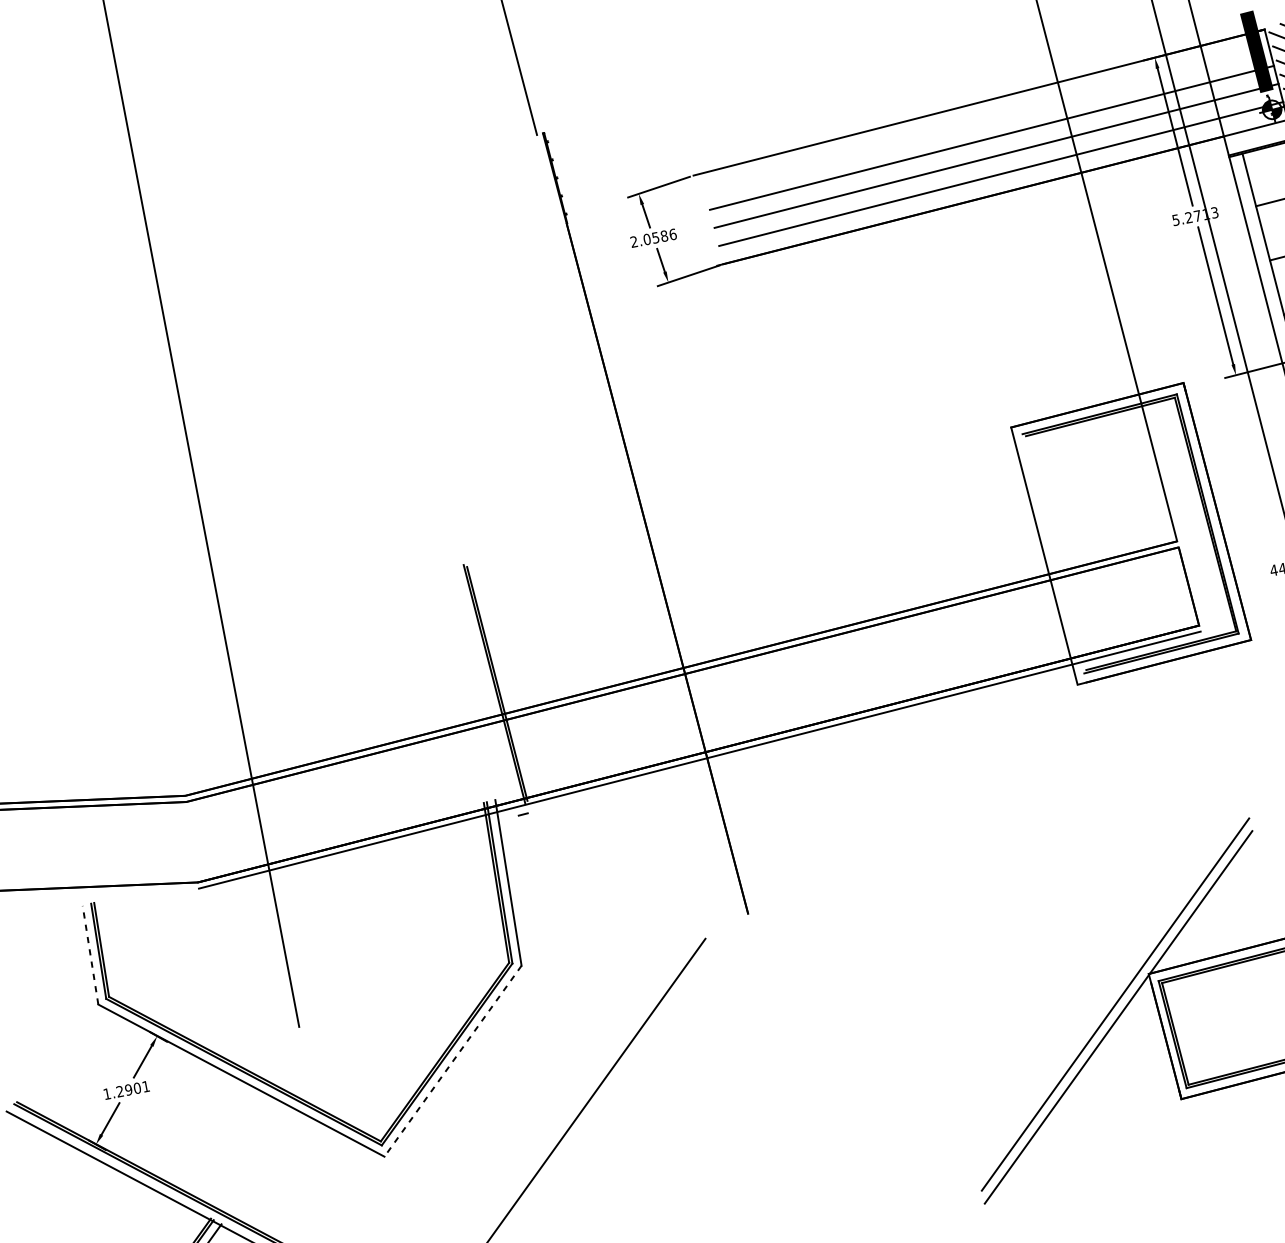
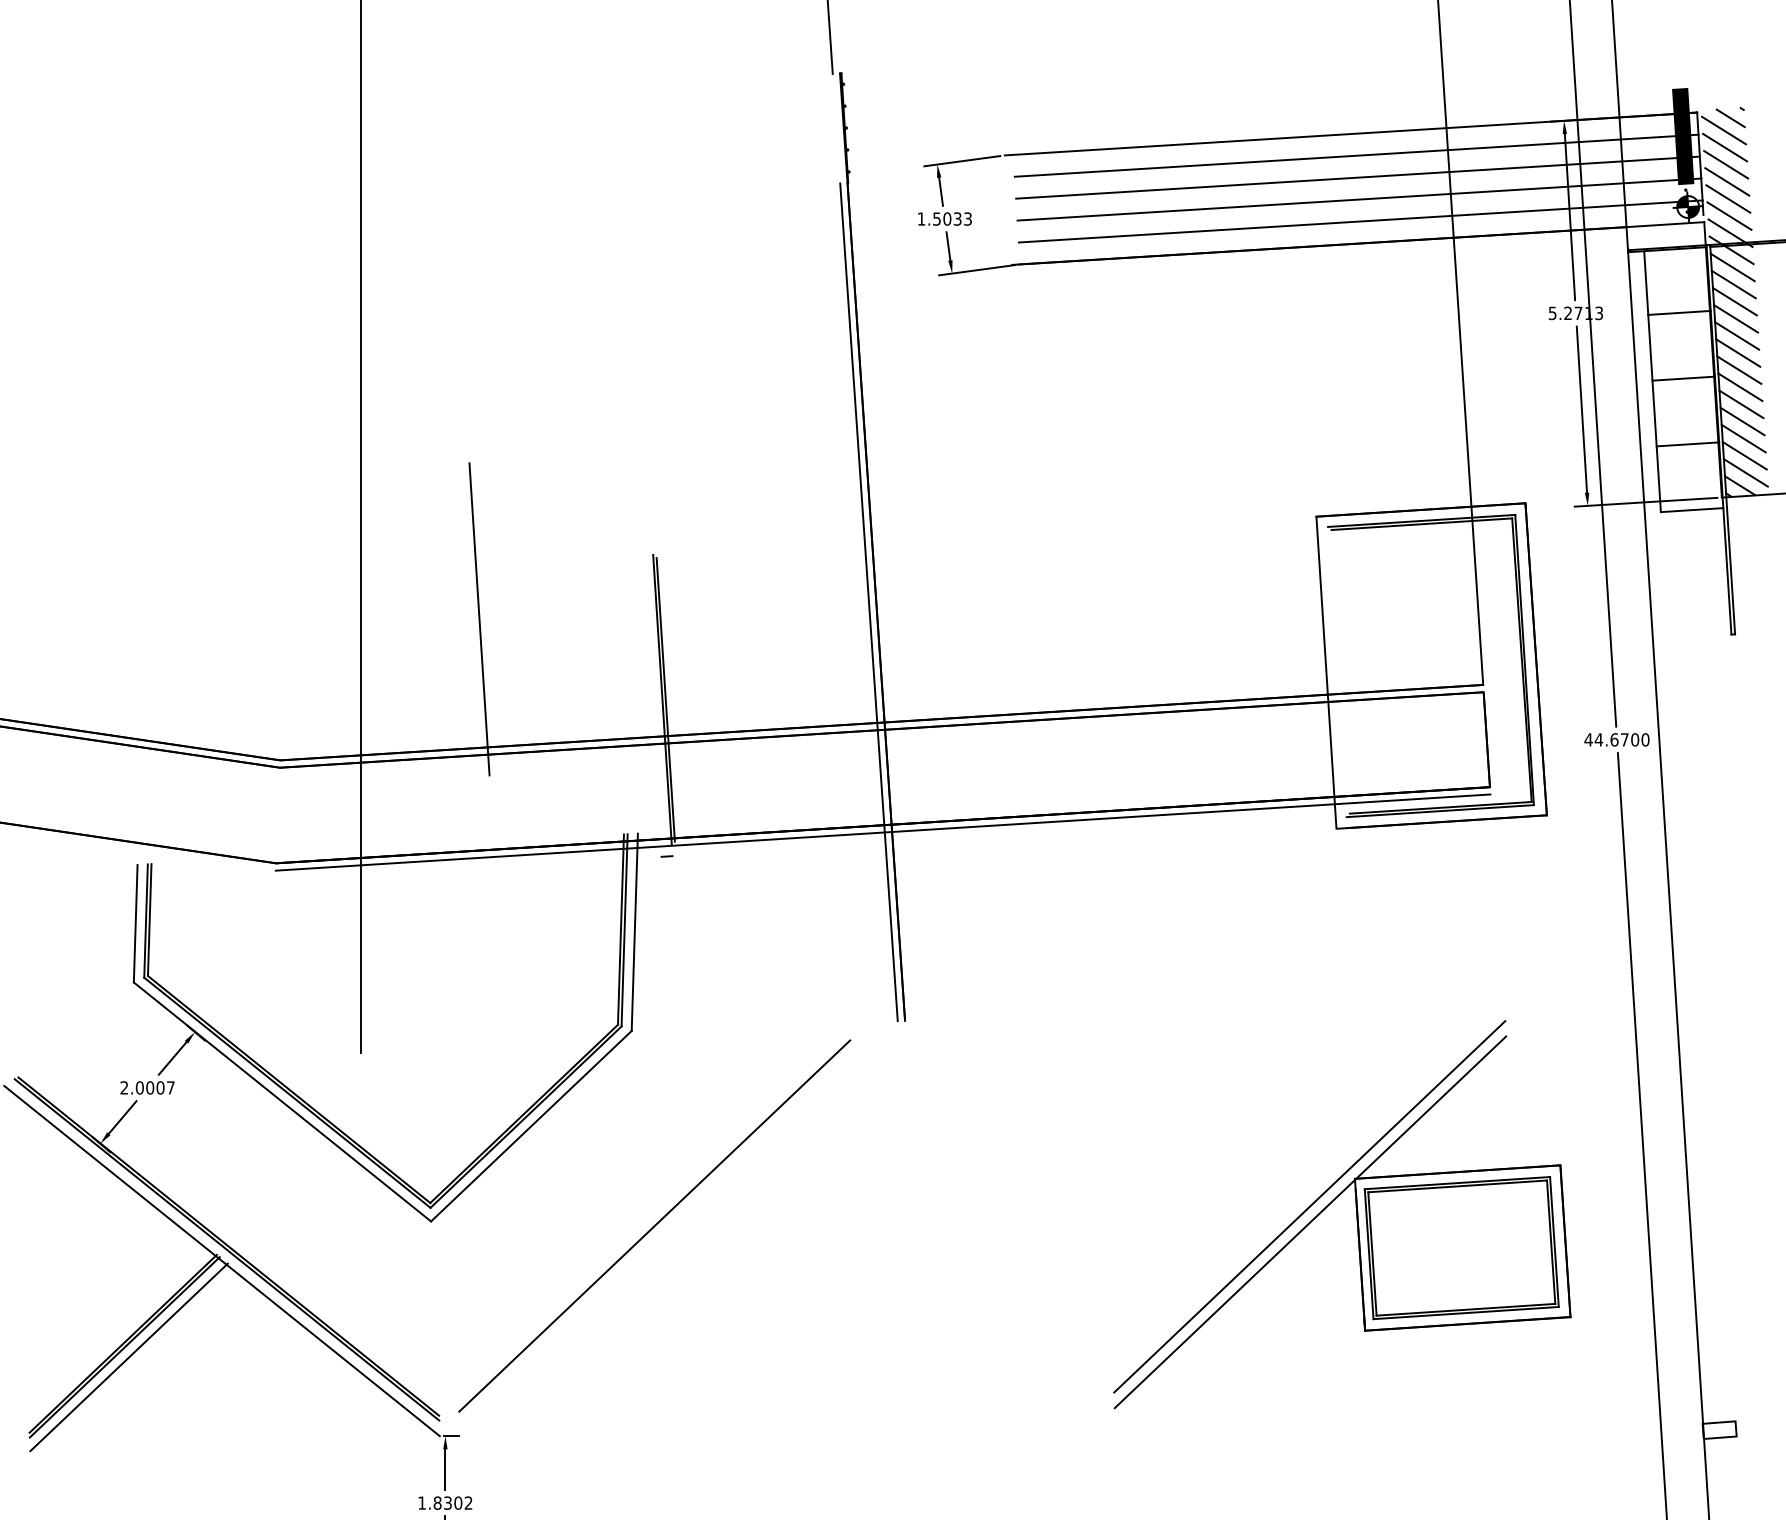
line: (987, 119) -> (1356, 155), added
text: (653, 237) -> (944, 218), 2.0586 -> 1.5033
line: (651, 570) -> (868, 602), added
line: (329, 646) -> (479, 619), added
line: (90, 955) -> (135, 923), dashed -> solid
line: (453, 1061) -> (531, 1126), dashed -> solid
text: (126, 1090) -> (147, 1087), 1.2901 -> 2.0007

